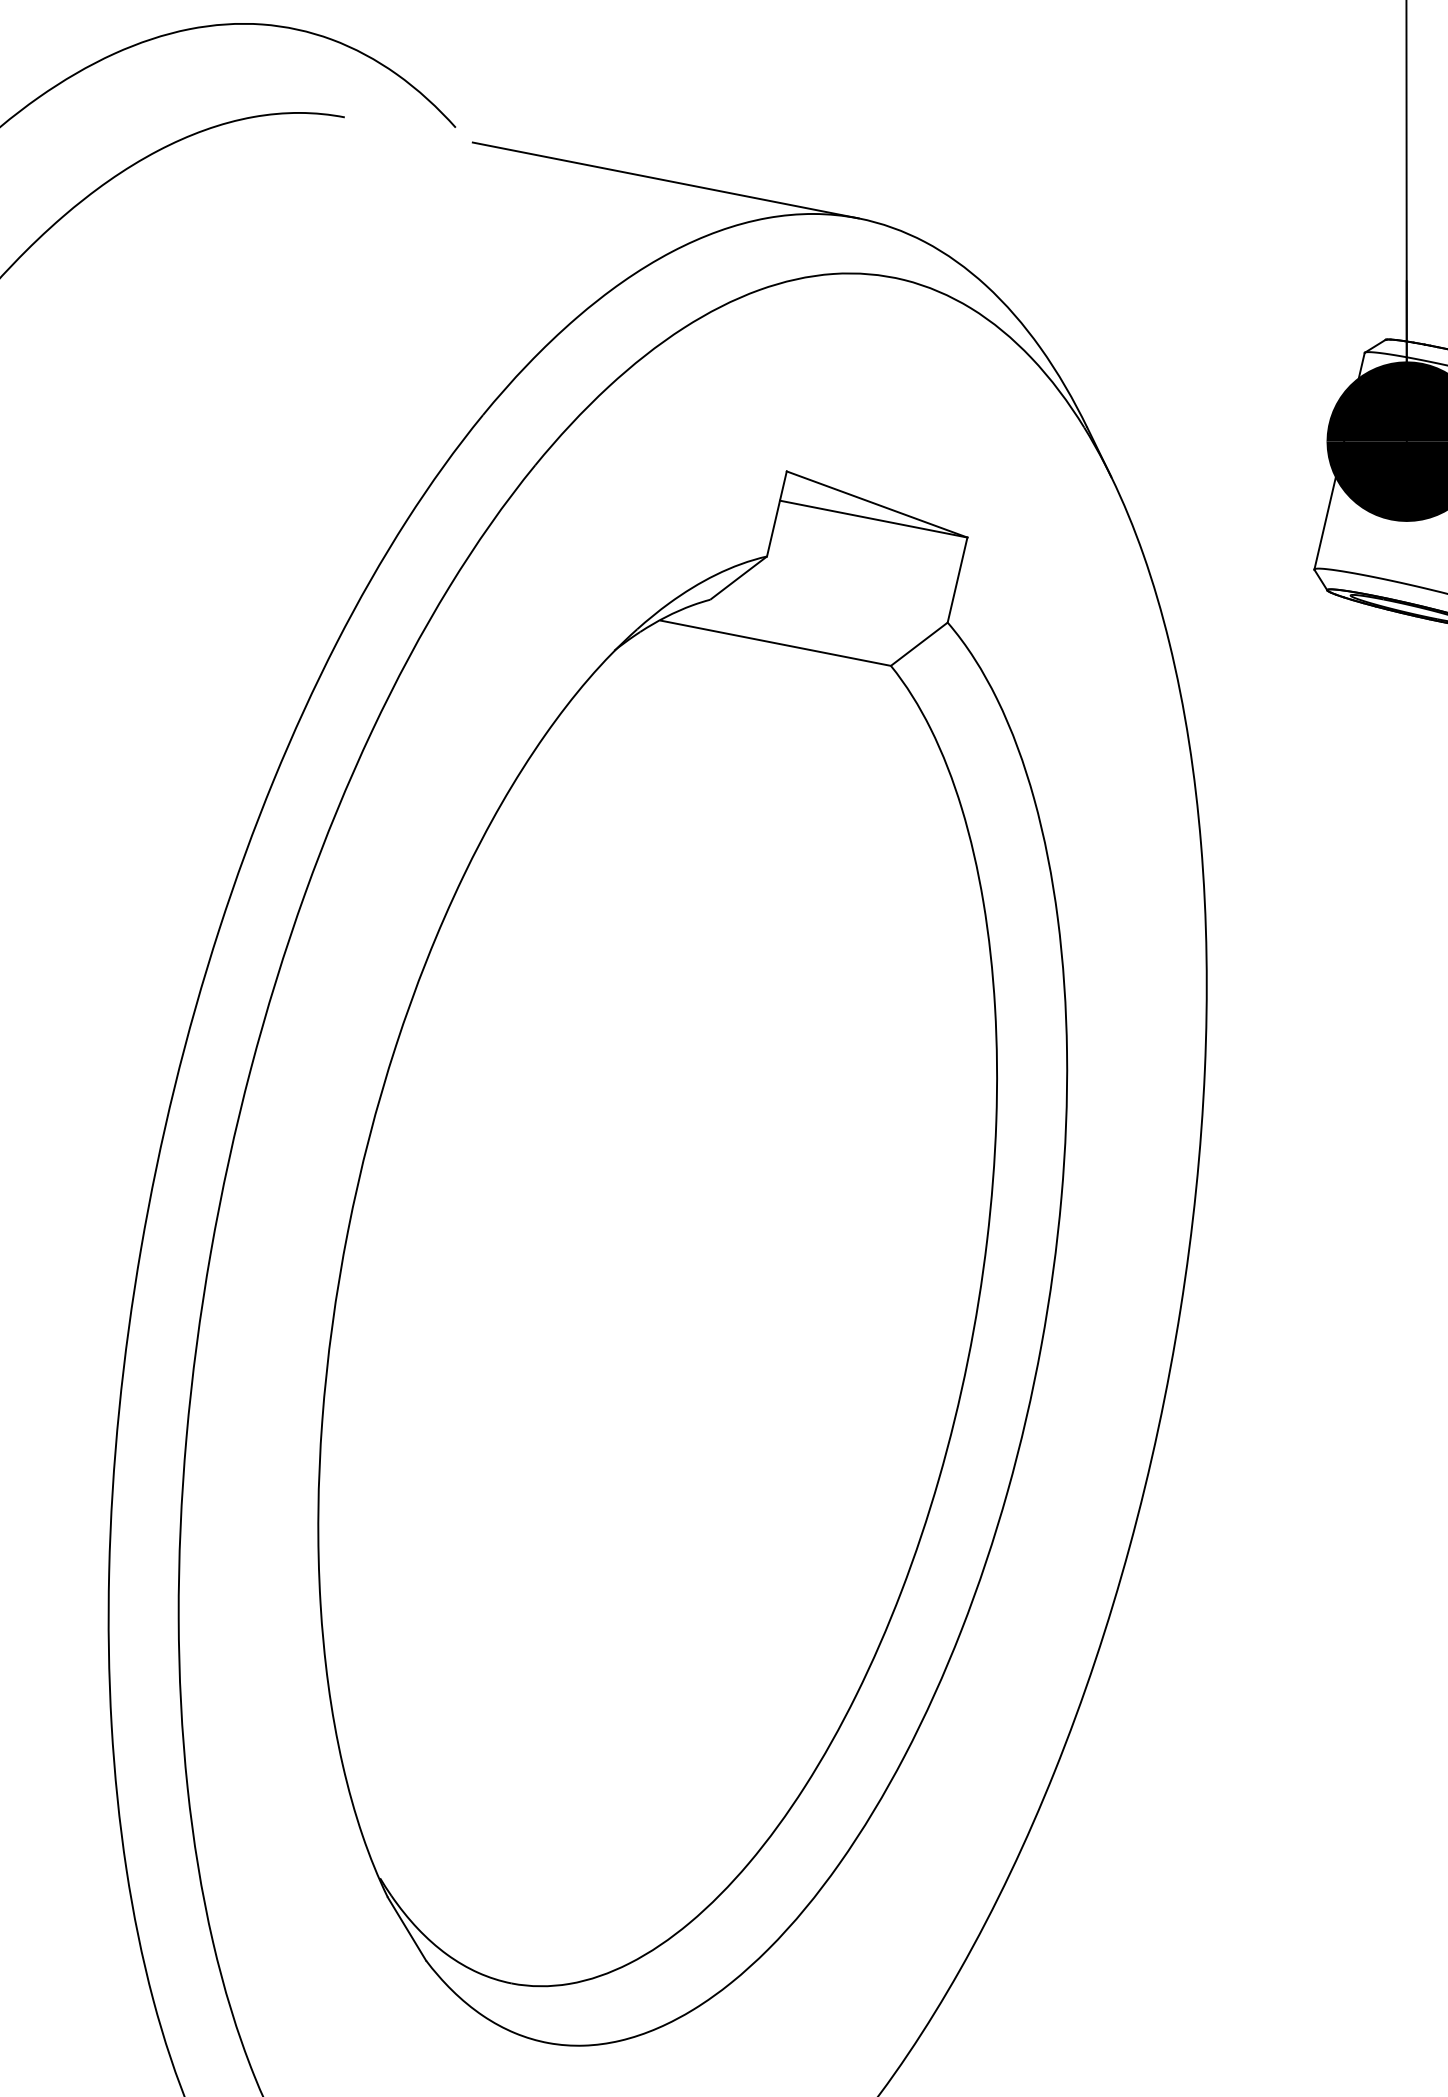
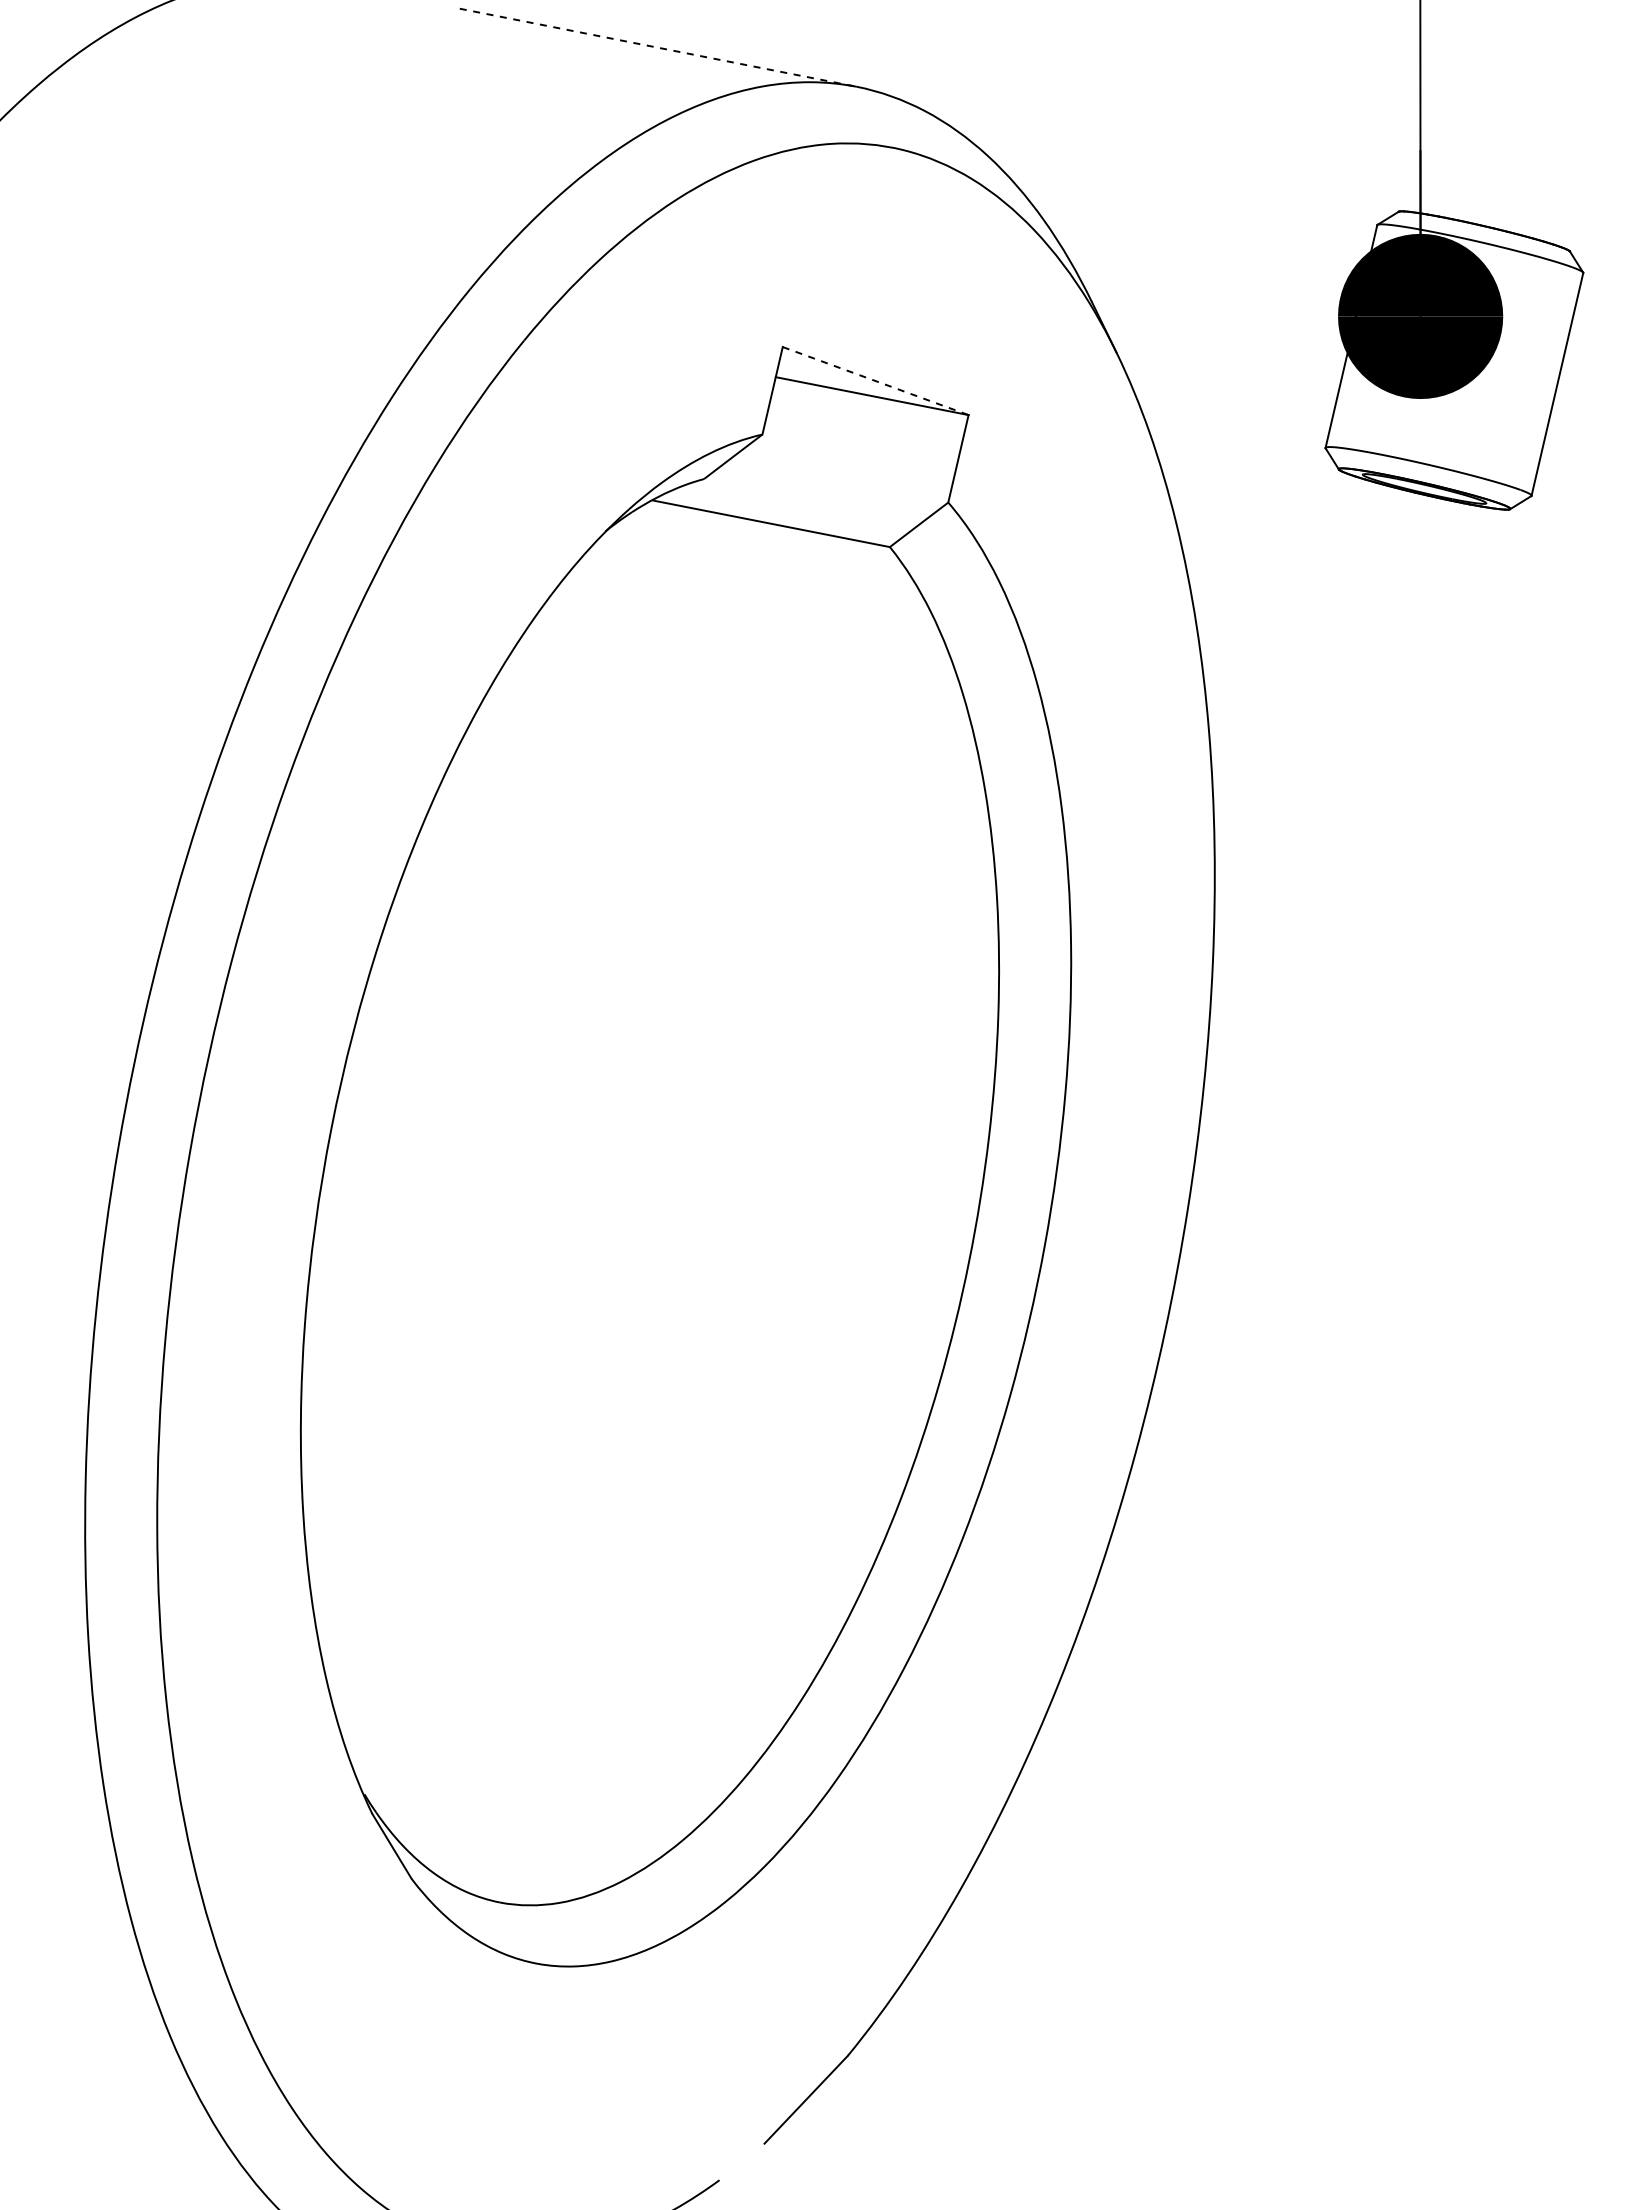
line: (665, 180) -> (658, 47), solid -> dashed
line: (876, 504) -> (875, 381), solid -> dashed

